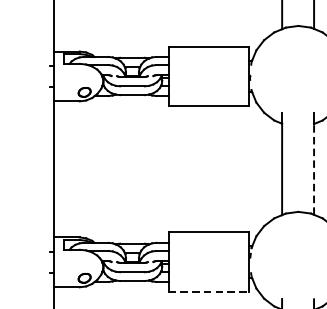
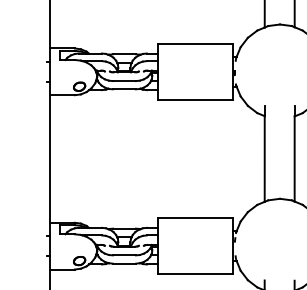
line: (313, 169) -> (294, 159), dashed -> solid
line: (209, 292) -> (196, 274), dashed -> solid

